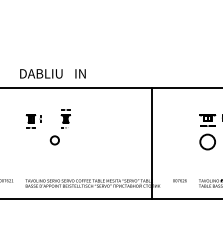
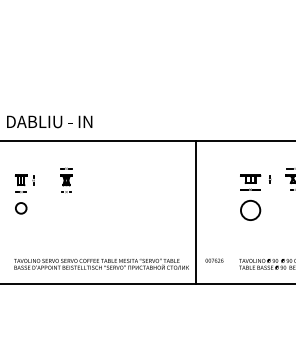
circle: (55, 140) -> (21, 208), moved
line: (151, 142) -> (195, 211), moved

